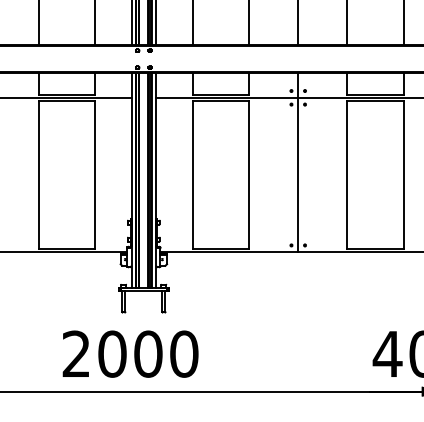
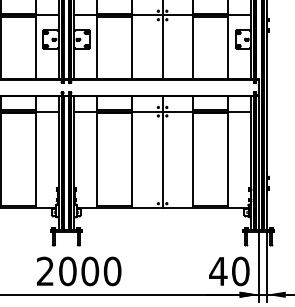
text: (131, 354) -> (79, 271), moved

